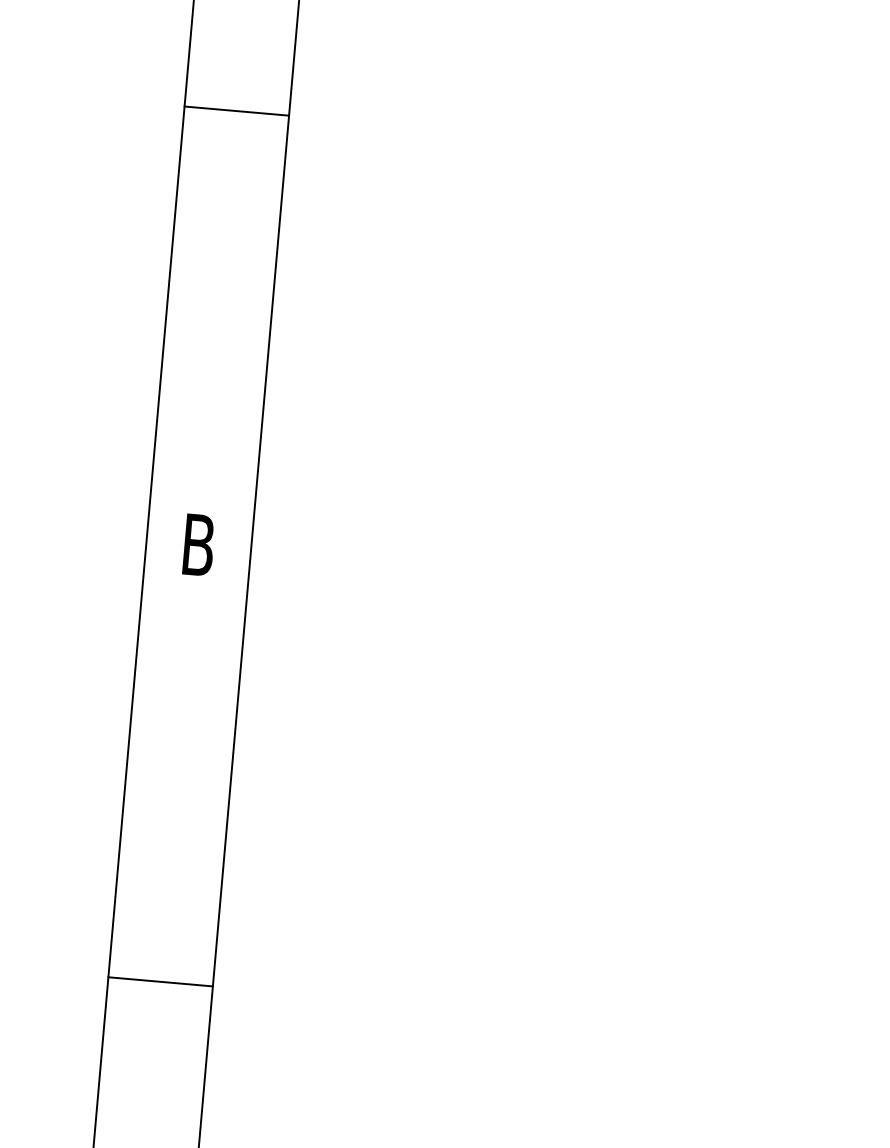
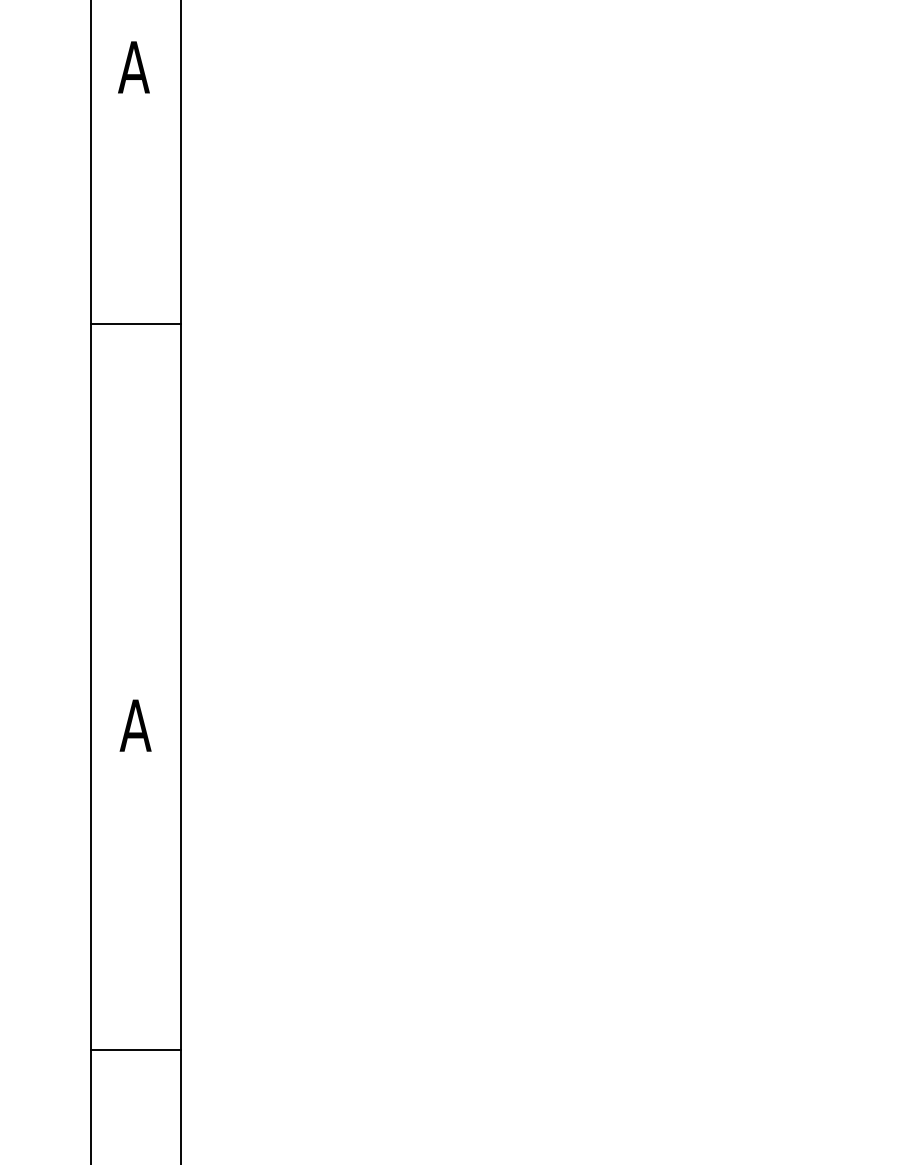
line: (236, 110) -> (135, 323), moved
text: (198, 544) -> (135, 725), B -> A
line: (160, 981) -> (135, 1049), moved

